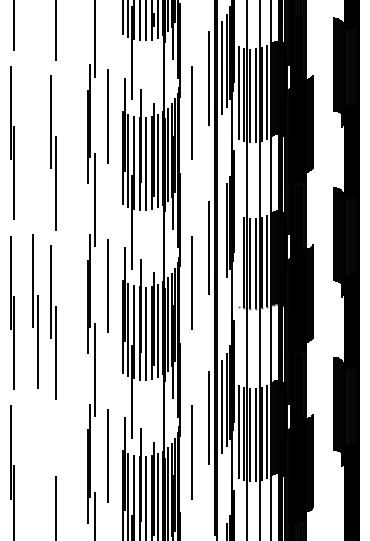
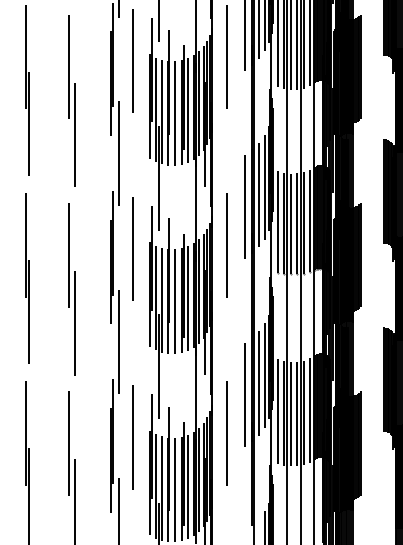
line: (221, 237) -> (258, 195), added
line: (238, 261) -> (277, 221), added
part: (35, 311) -> (52, 277), removed
line: (50, 461) -> (69, 443), added

